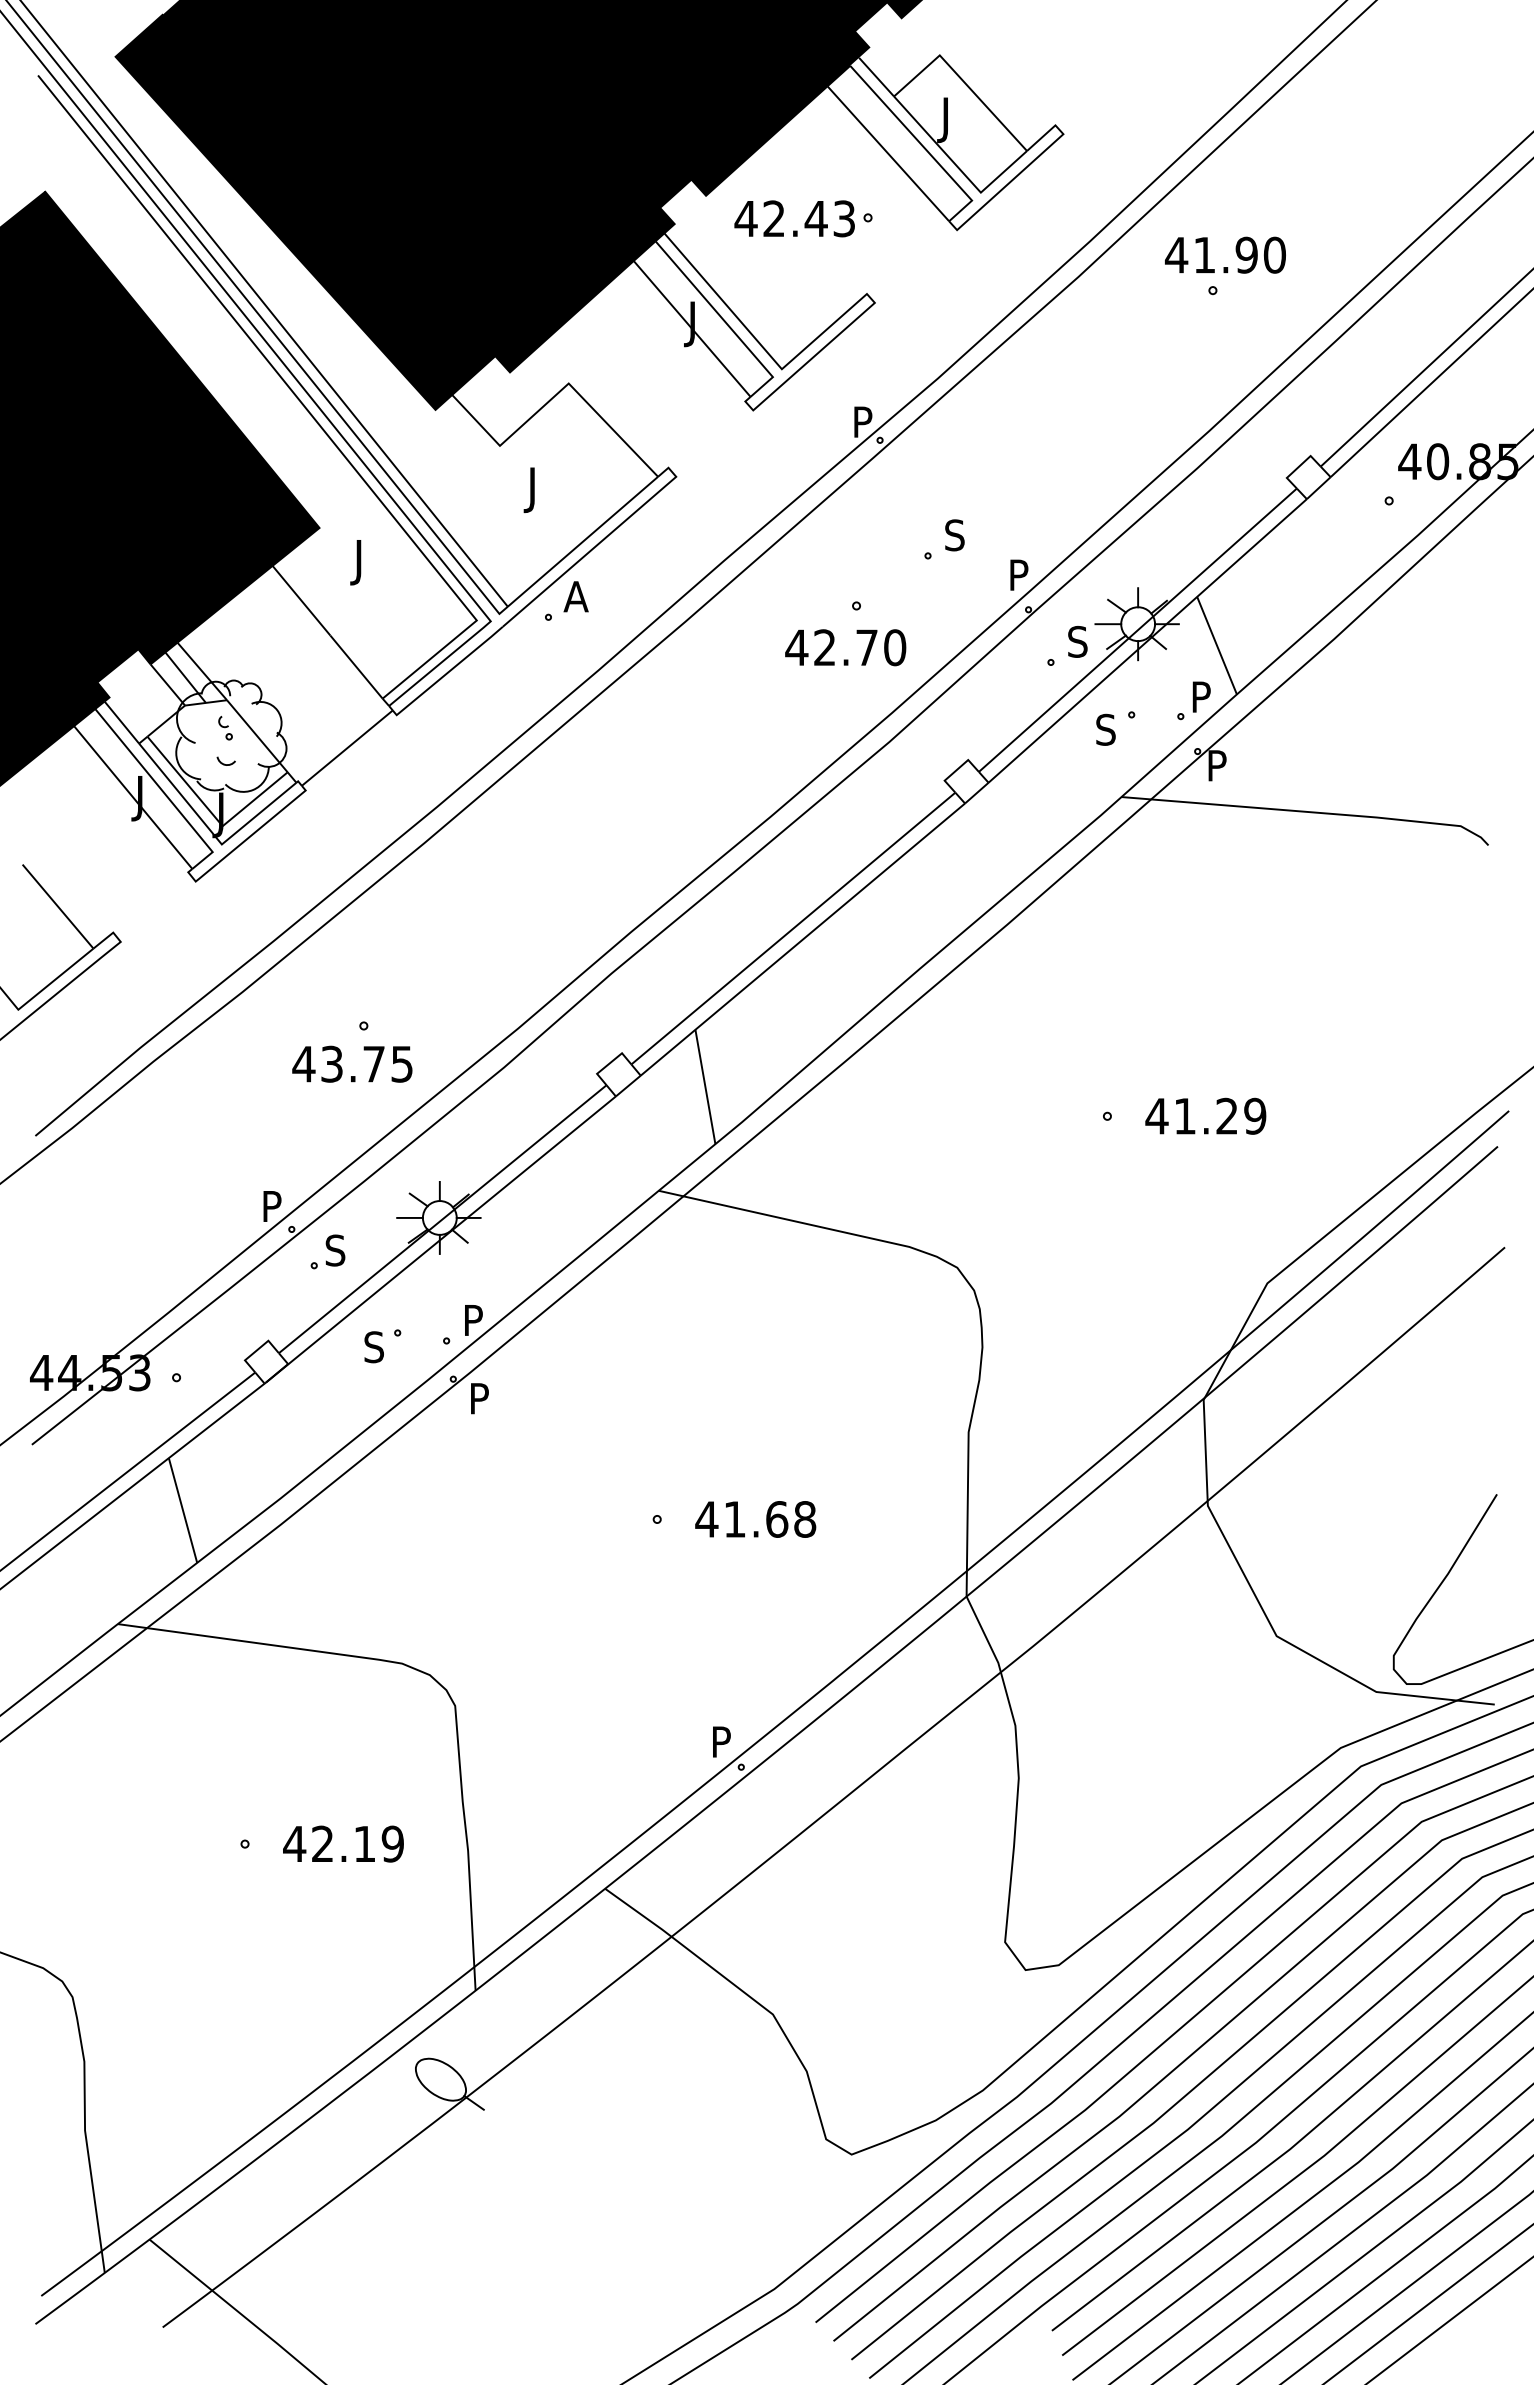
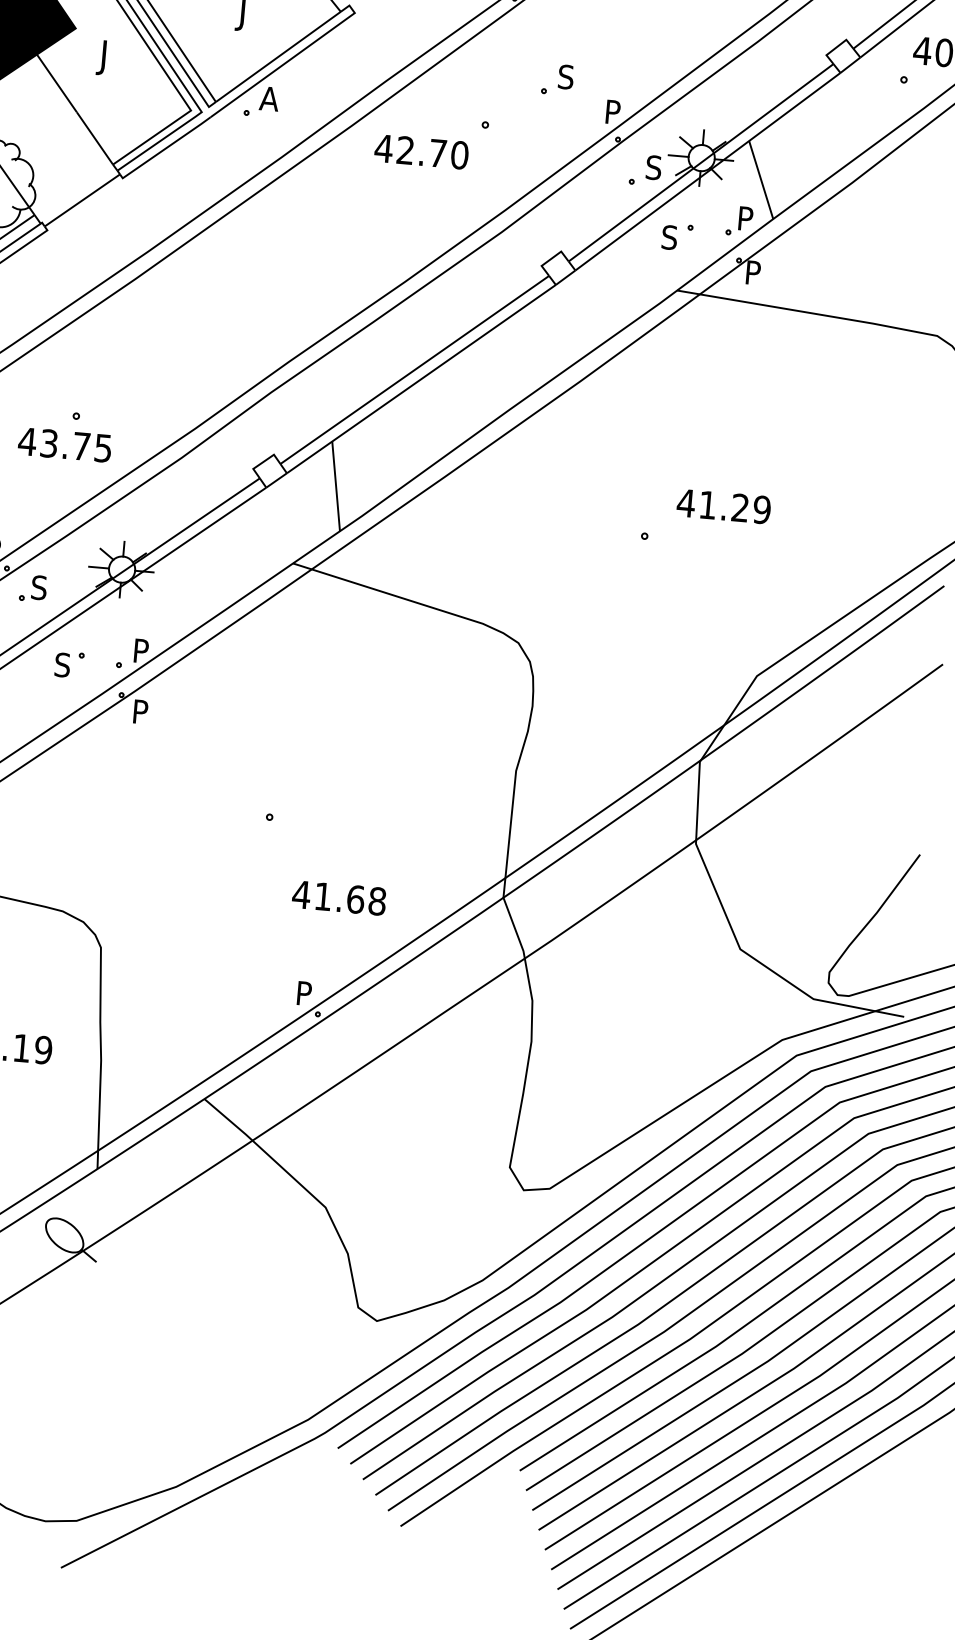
text: (845, 647) -> (421, 151), moved
text: (1205, 1115) -> (723, 505), moved
text: (755, 1519) -> (339, 898), moved

